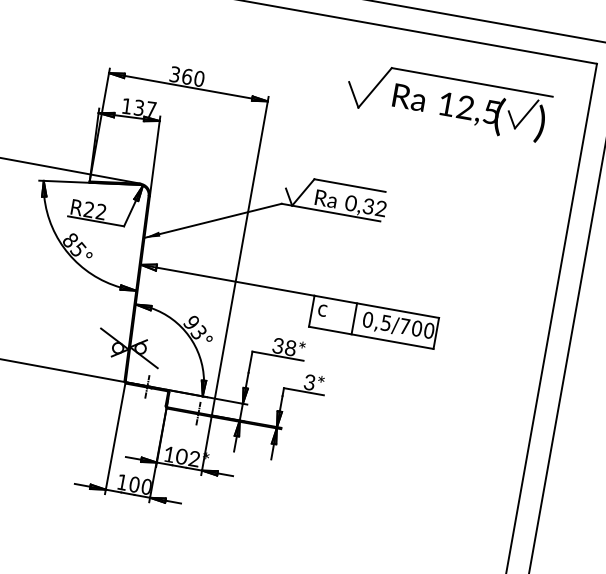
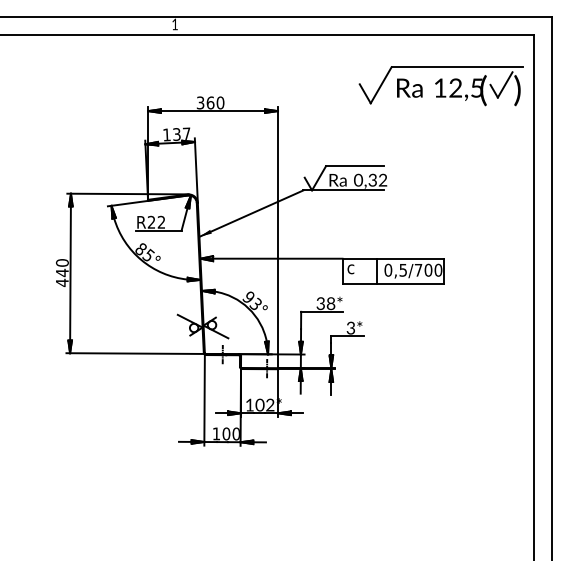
part: (447, 102) -> (440, 86), moved

